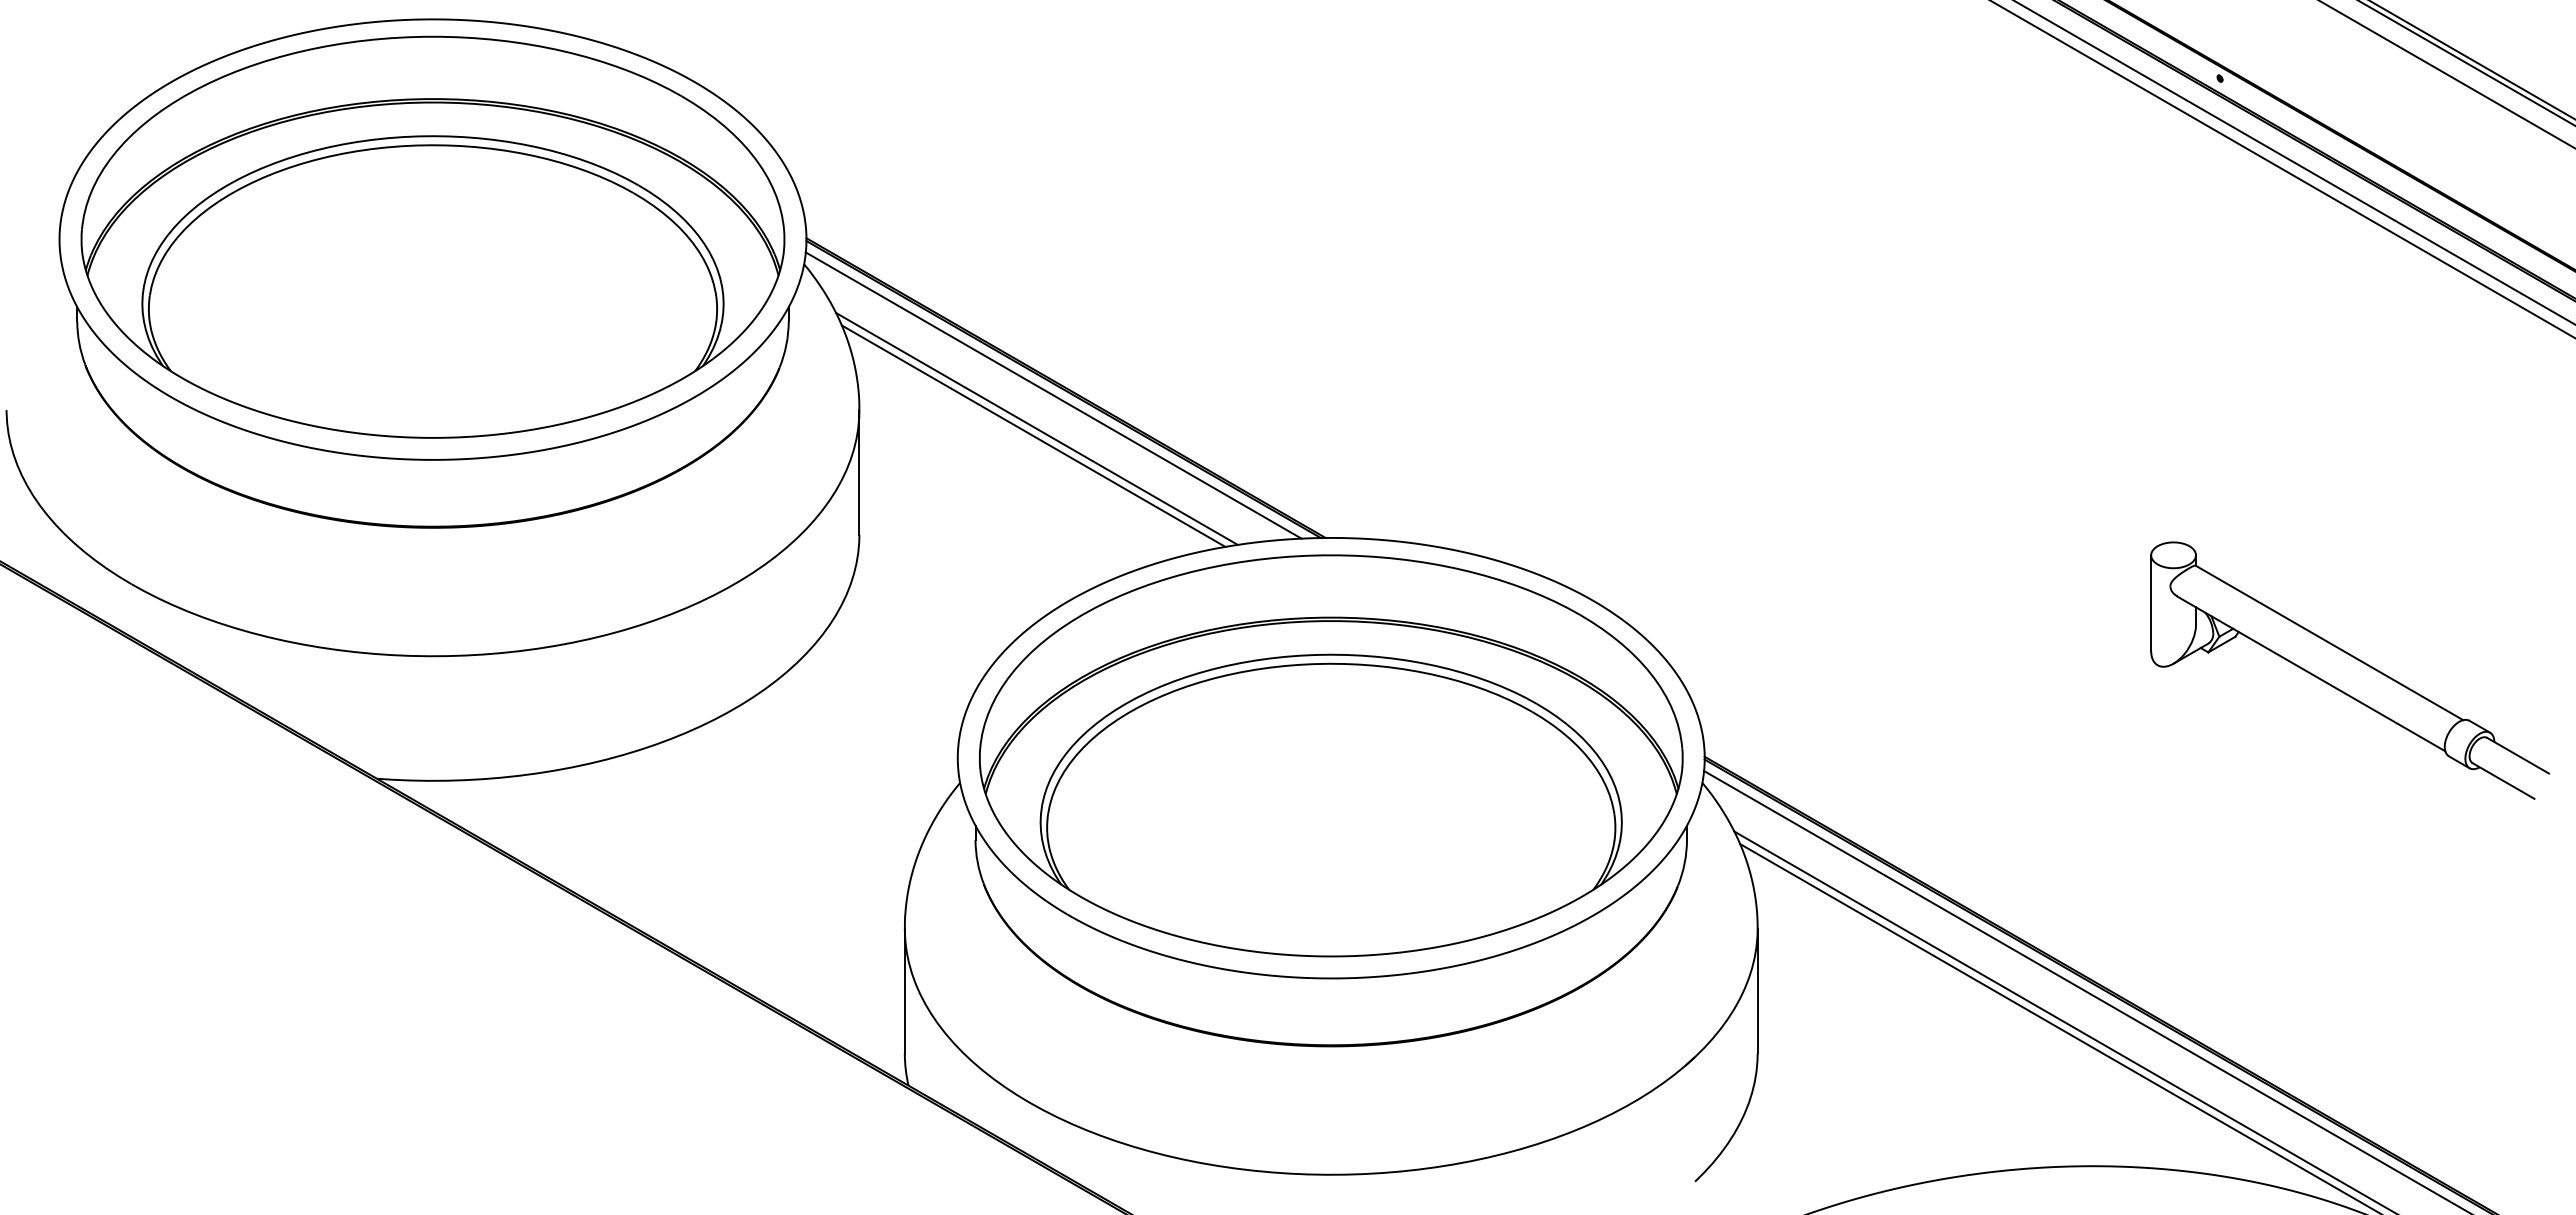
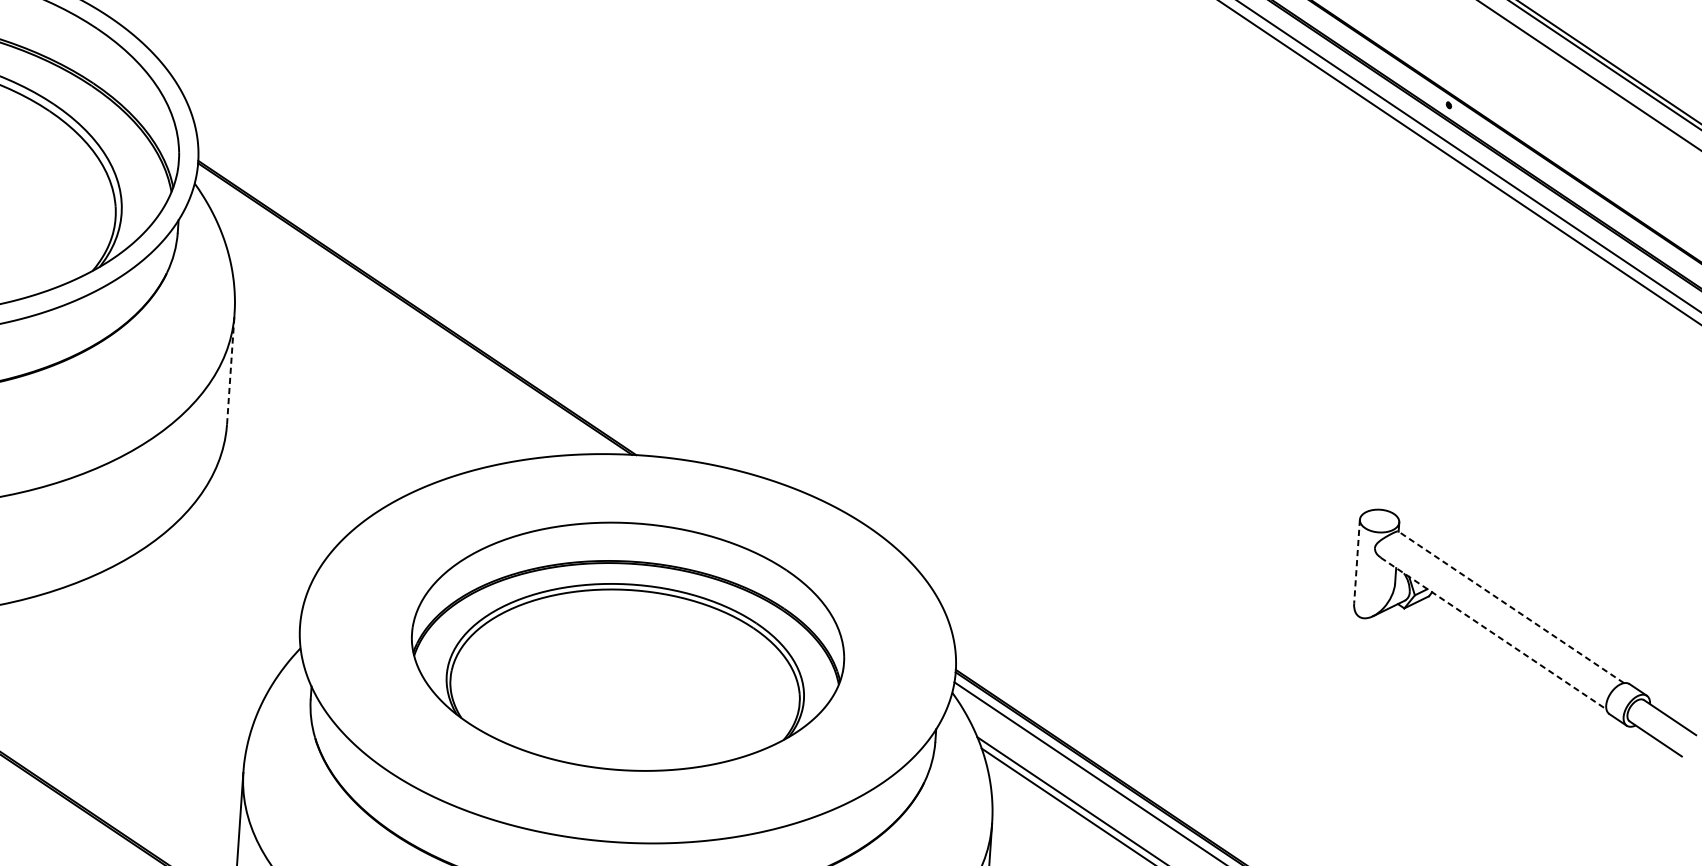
line: (1053, 395) -> (405, 313), removed
line: (1036, 428) -> (388, 341), removed
line: (1033, 435) -> (385, 347), removed
line: (859, 471) -> (230, 368), solid -> dashed
line: (2151, 603) -> (1357, 562), solid -> dashed
line: (2329, 642) -> (1511, 606), solid -> dashed
line: (2311, 674) -> (1493, 633), solid -> dashed
part: (1331, 755) -> (628, 646), size x0.7

